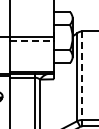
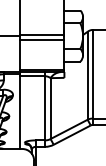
line: (32, 41) -> (42, 40), dashed -> solid
line: (82, 75) -> (92, 74), dashed -> solid

